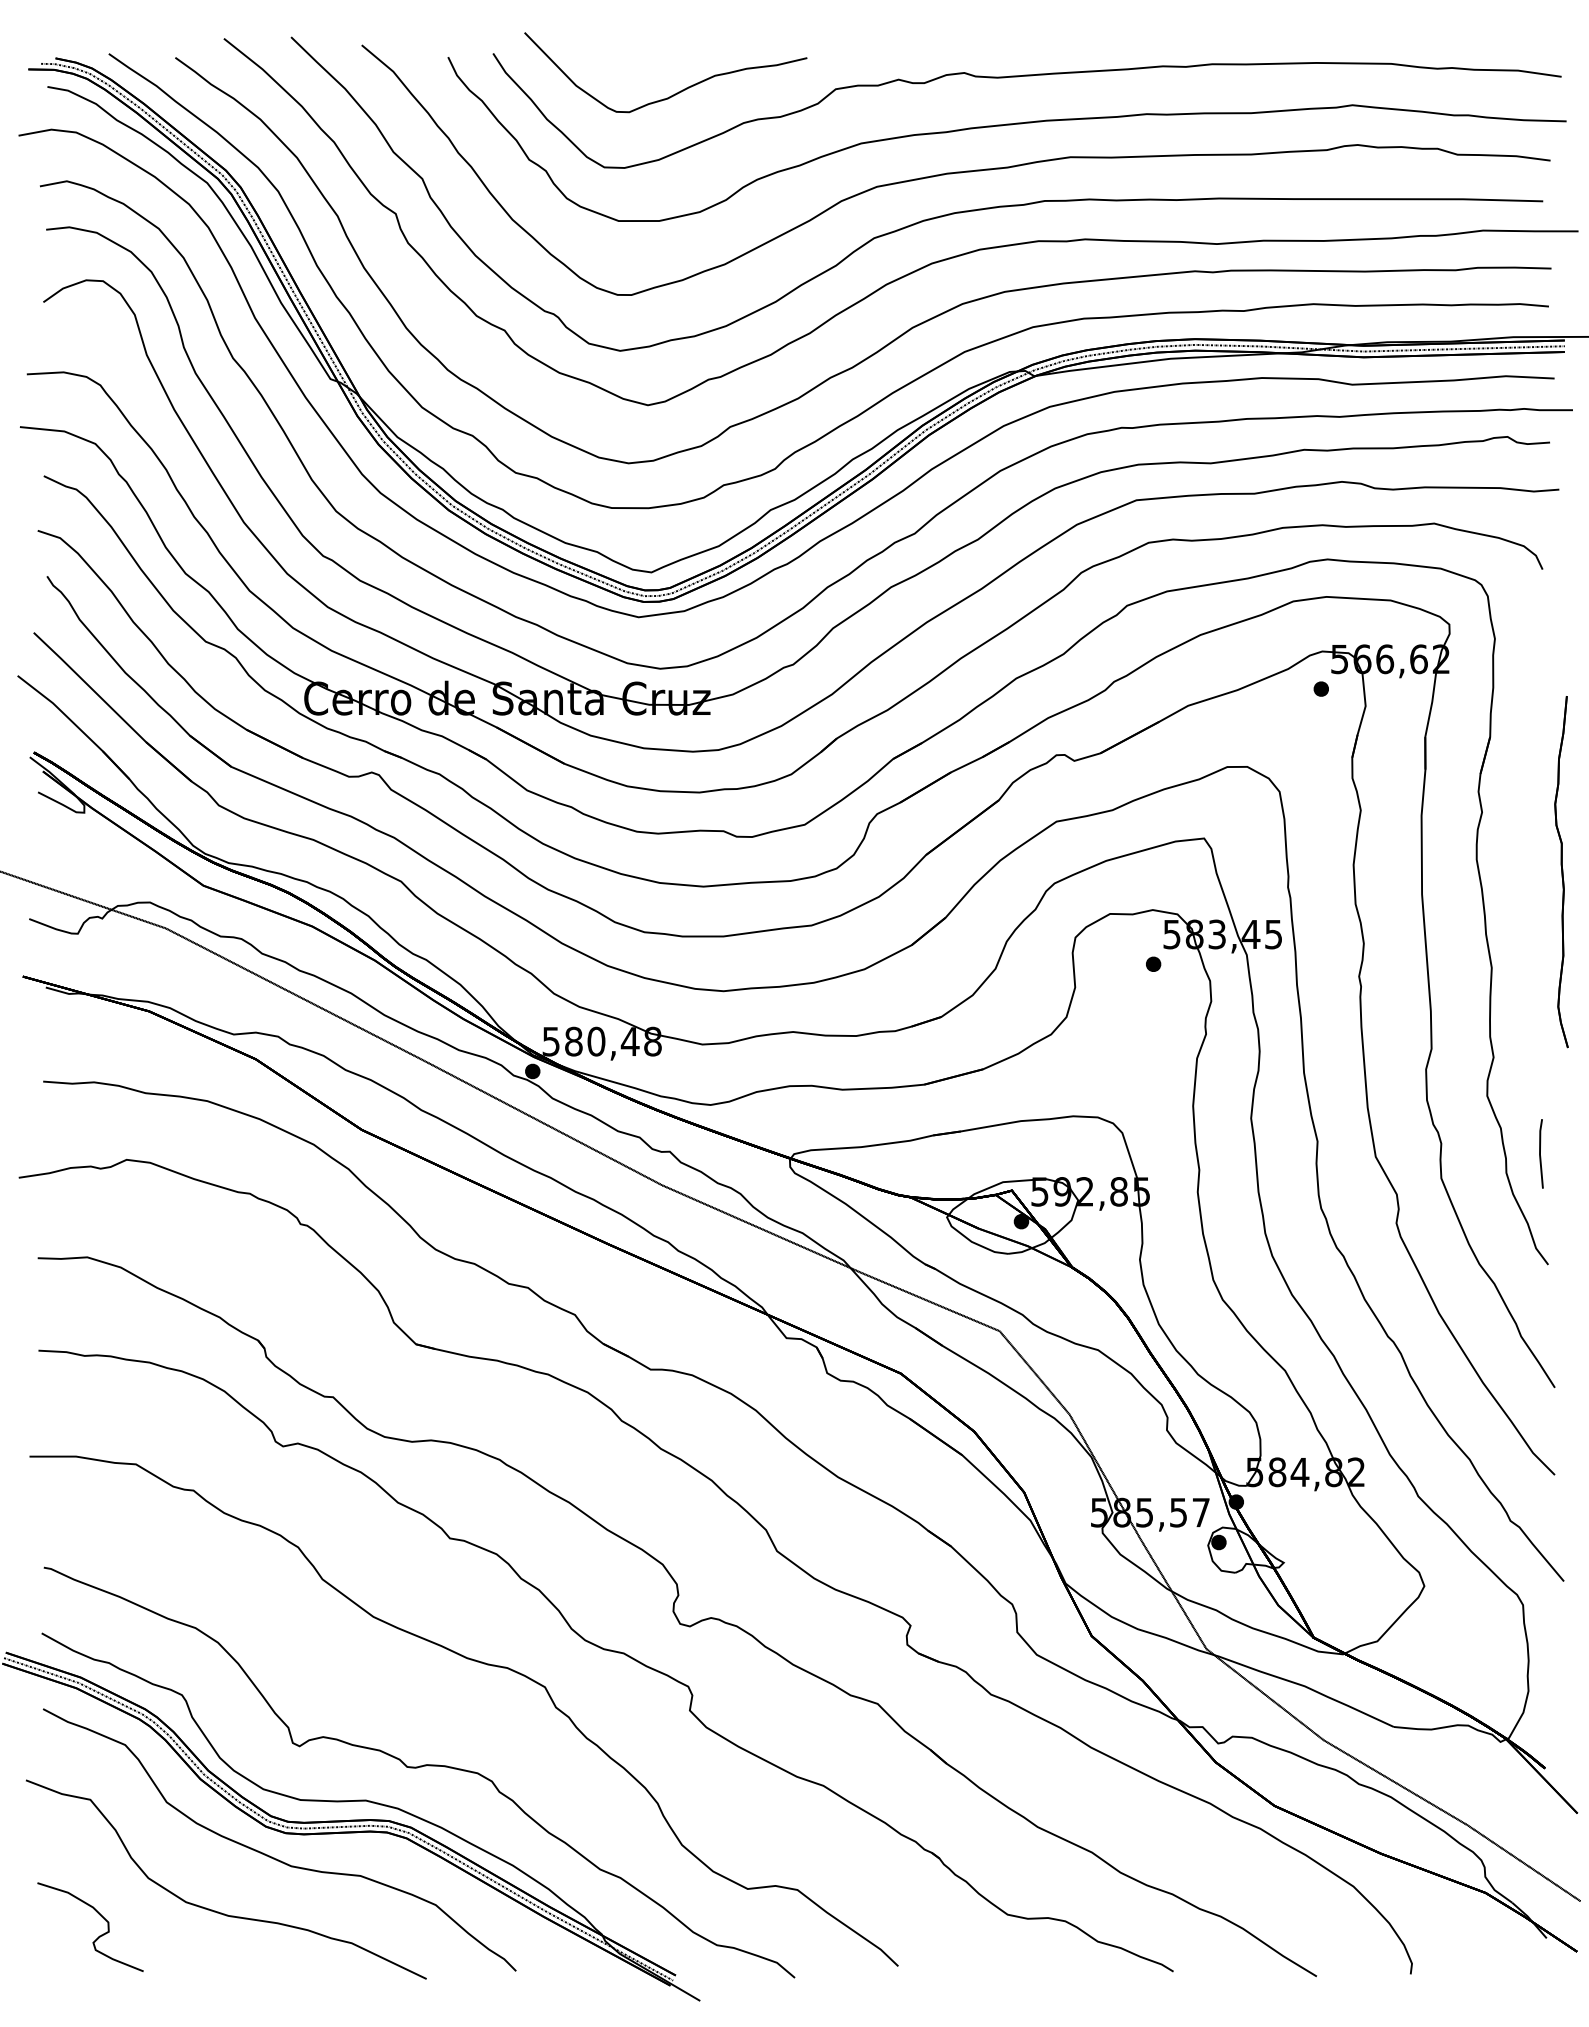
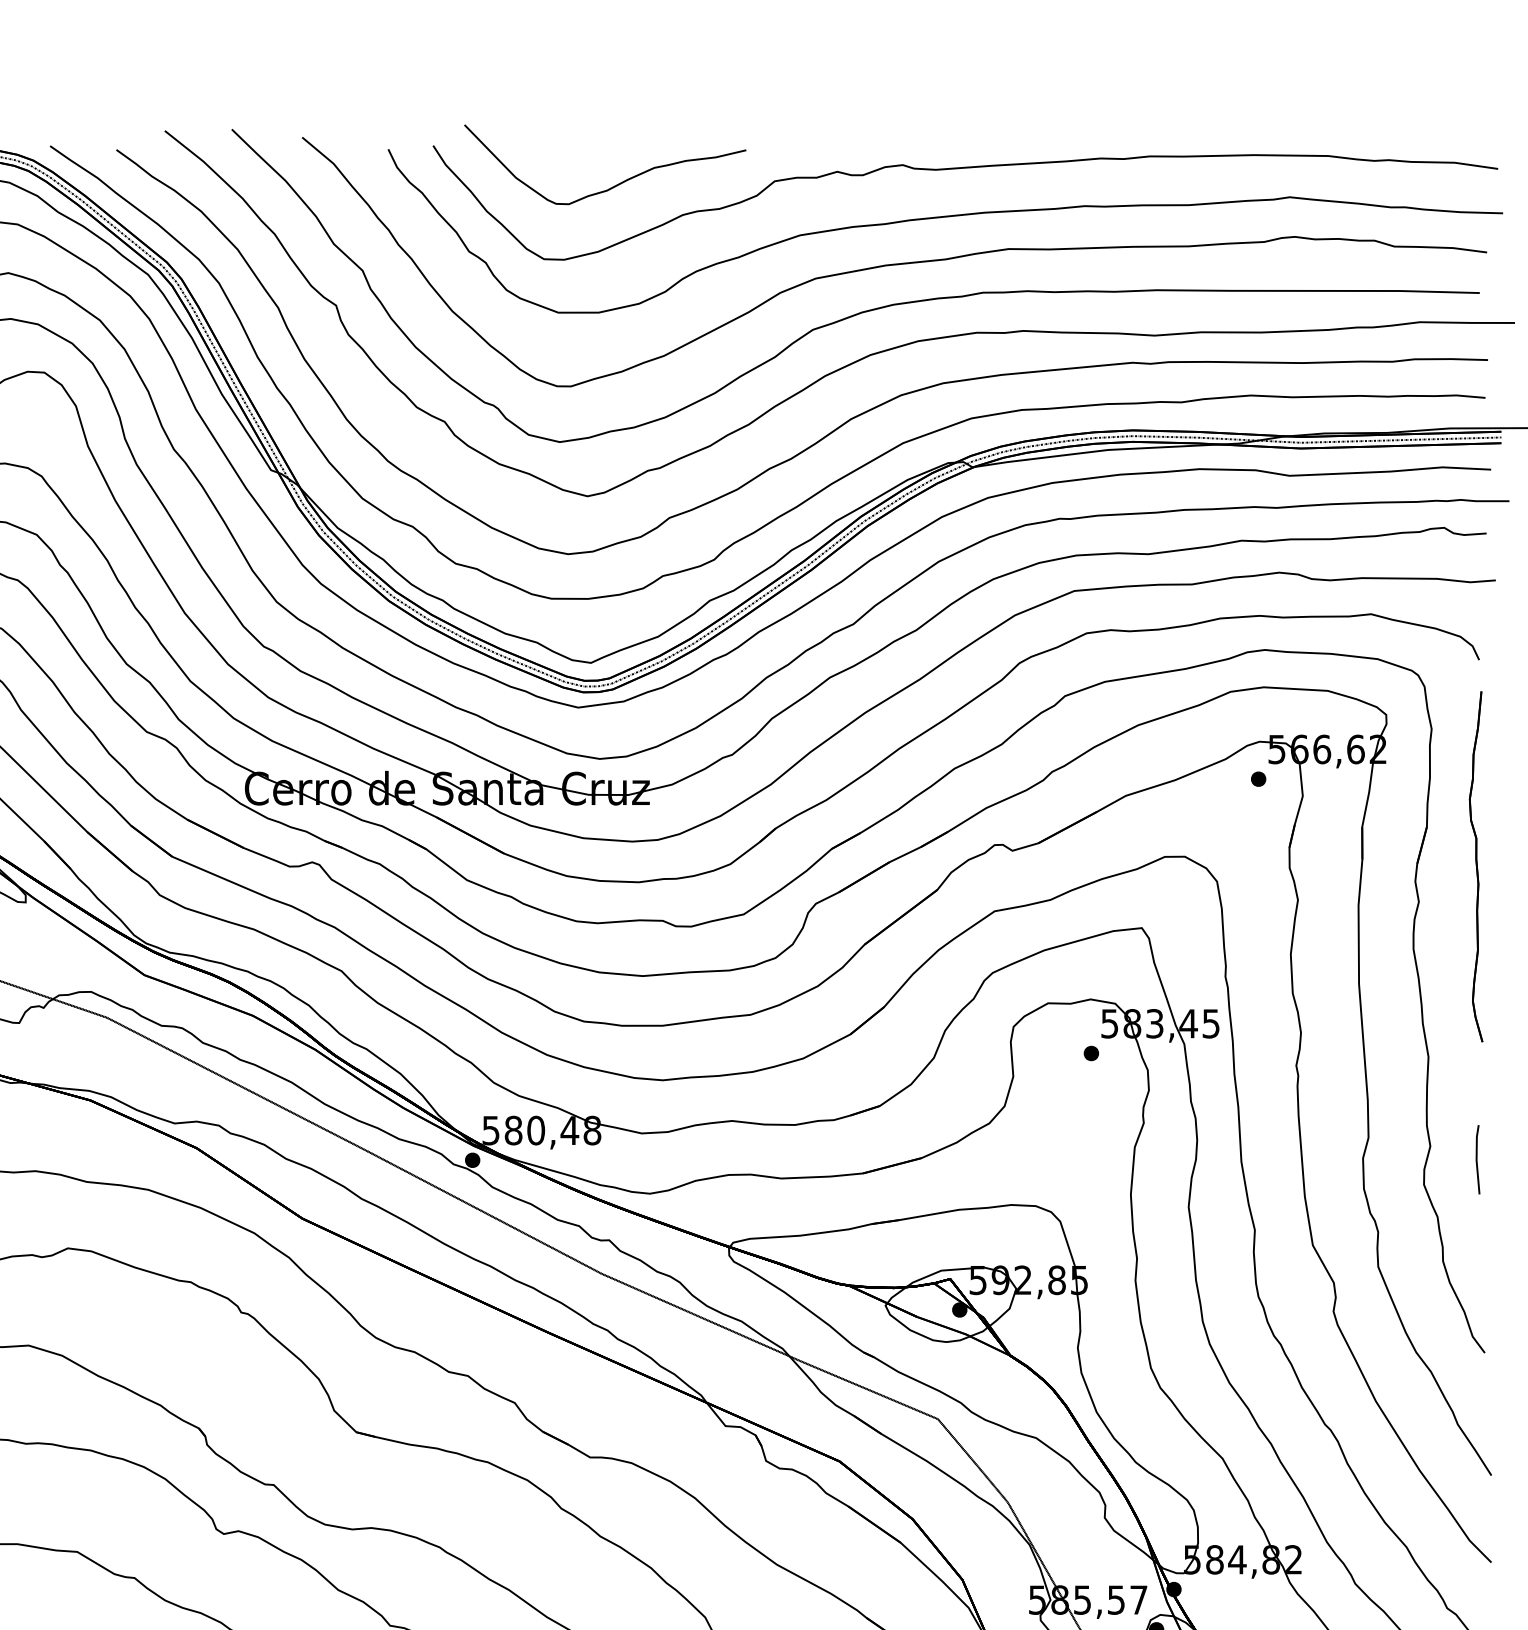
part: (1561, 872) -> (1476, 867), moved
line: (1540, 1153) -> (1477, 1159), moved

